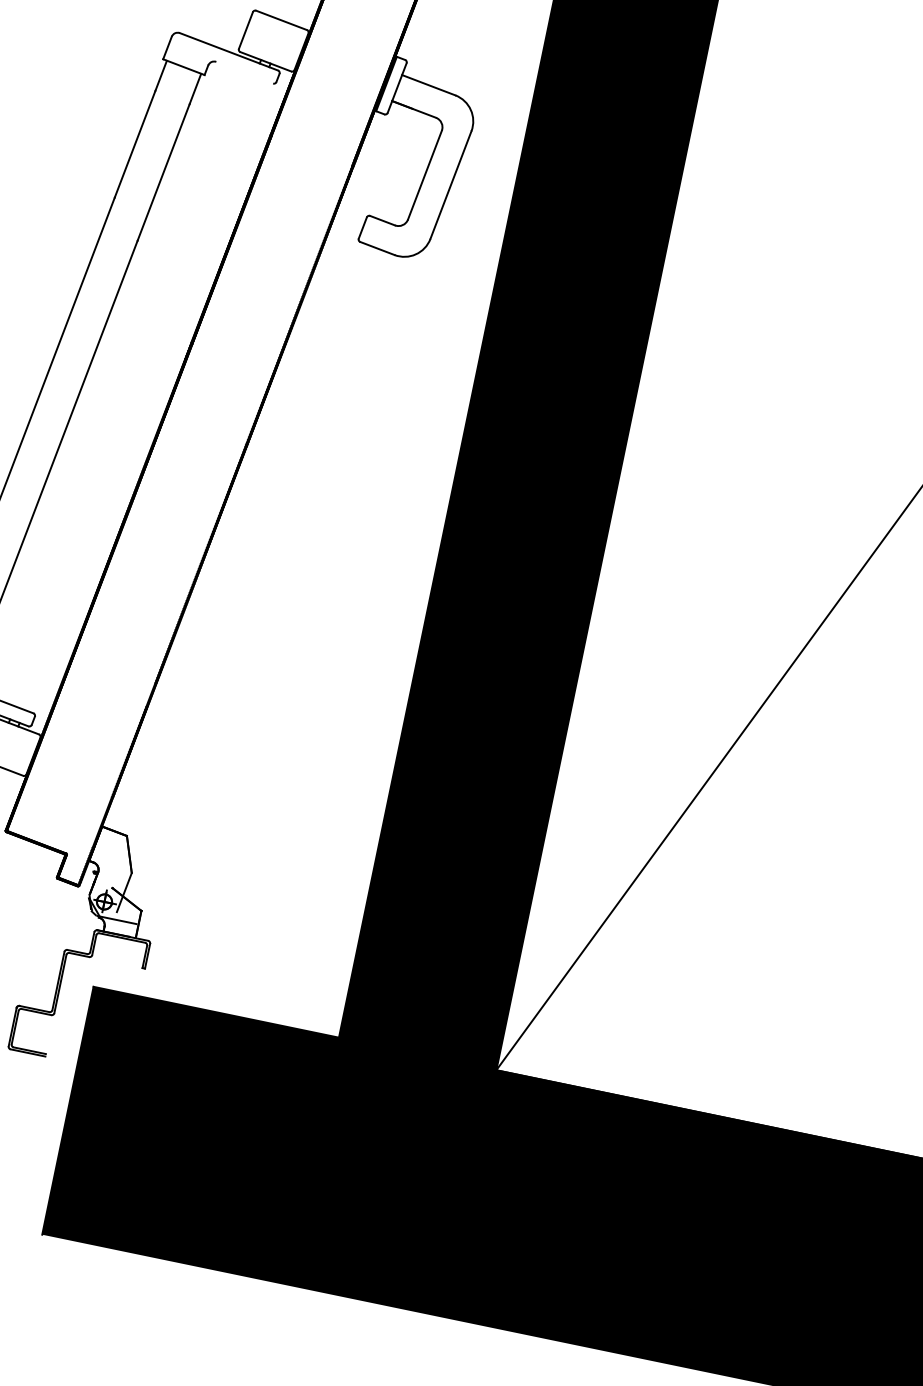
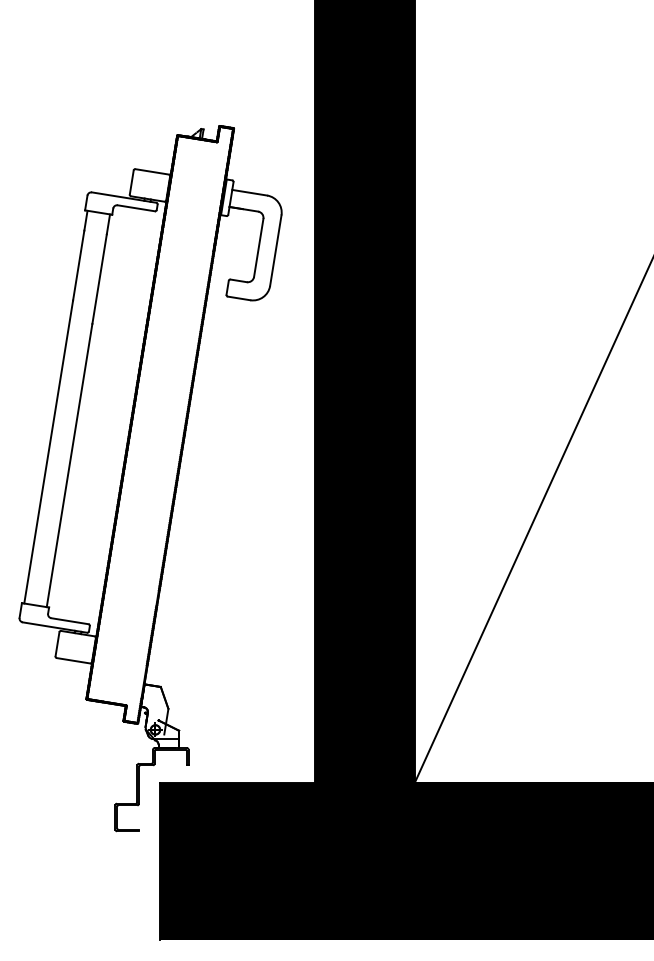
line: (243, 72) -> (135, 208), added

